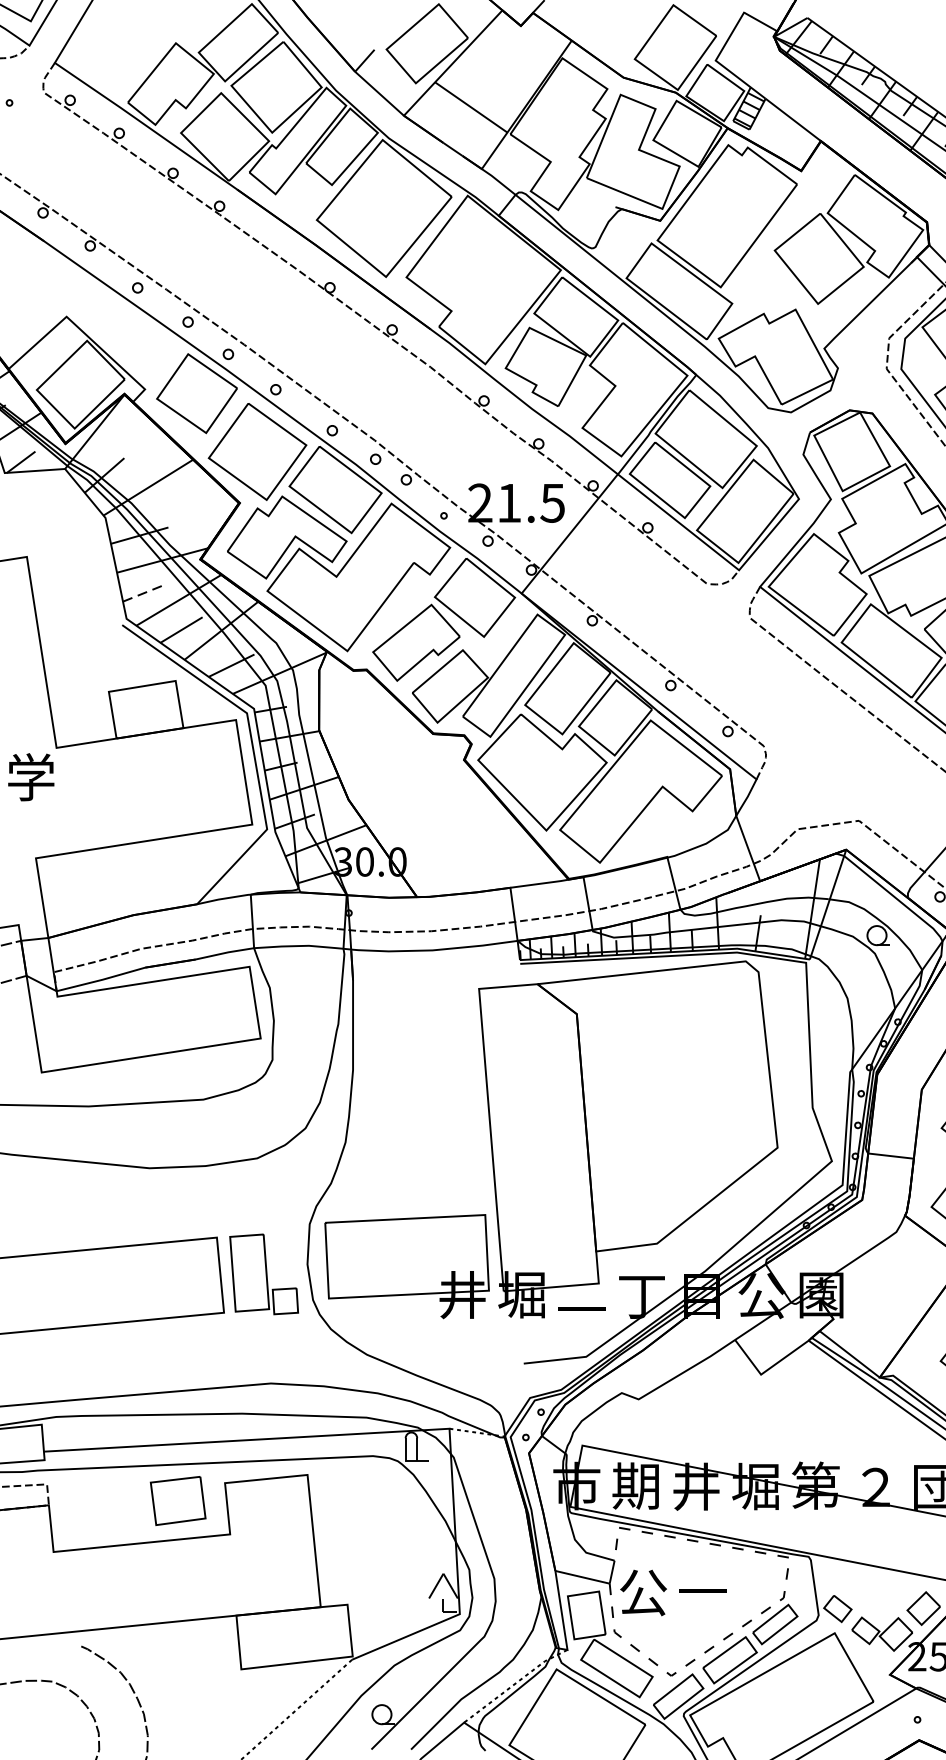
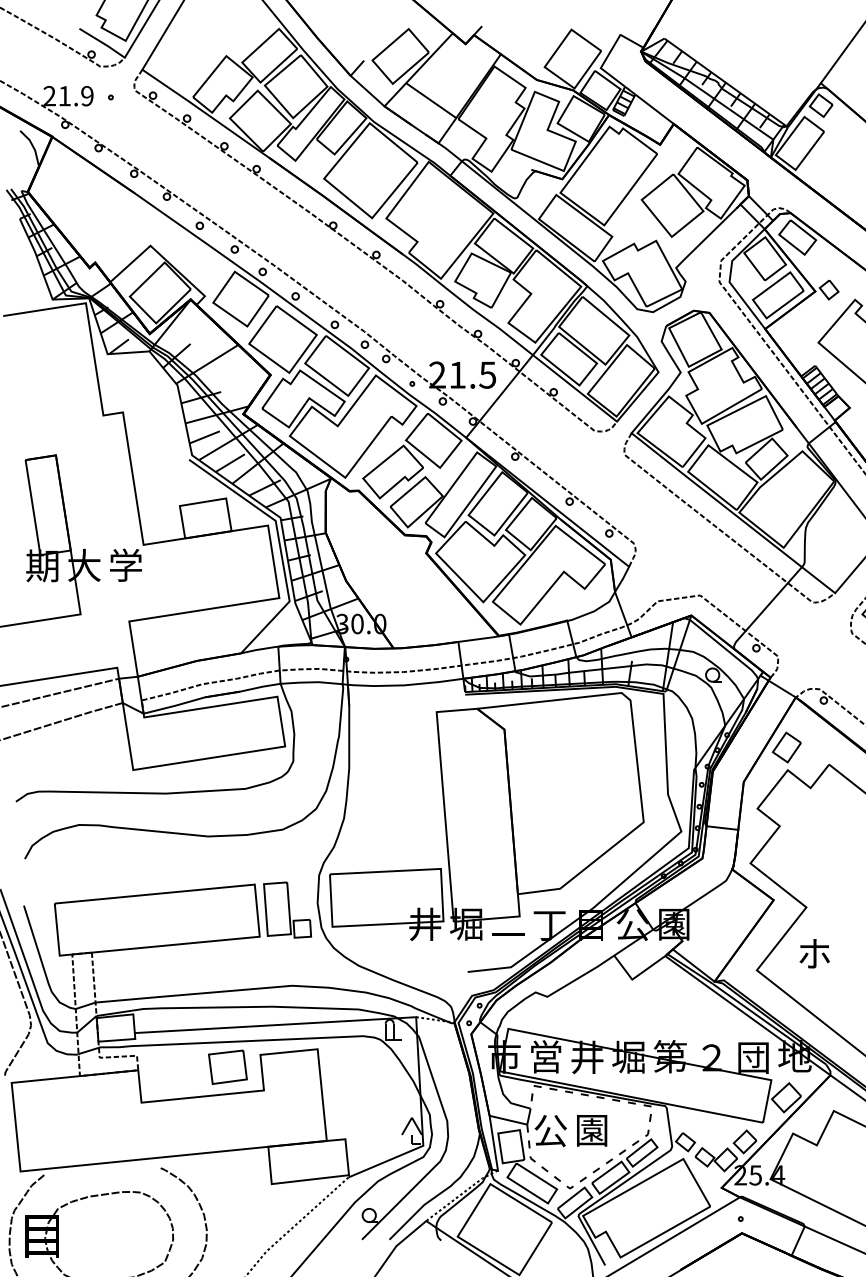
line: (145, 593) -> (205, 437), dashed -> solid
text: (635, 1485) -> (545, 1056), 期 -> 営
text: (703, 1592) -> (592, 1130), 一 -> 園

